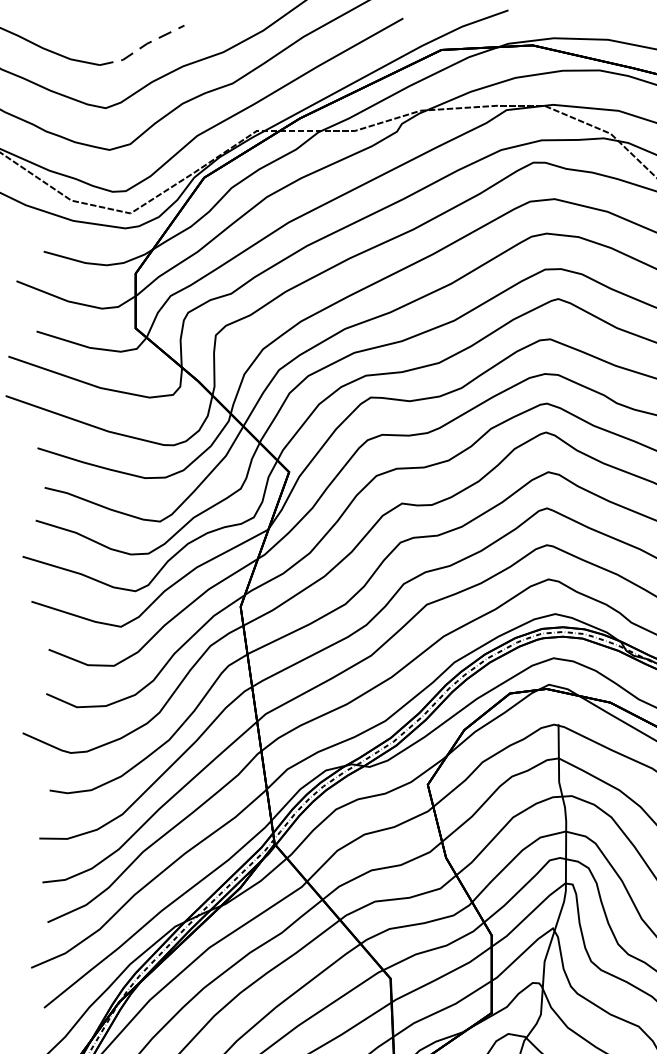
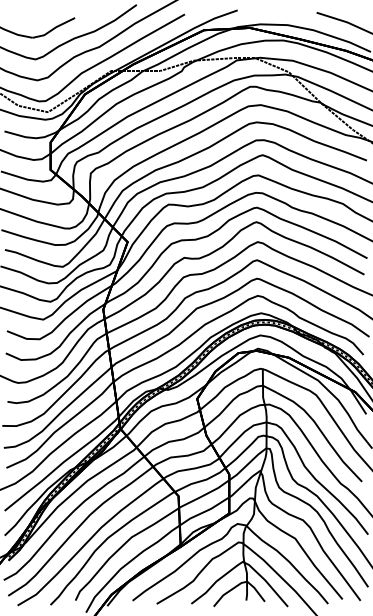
line: (141, 46) -> (53, 28), dashed -> solid

